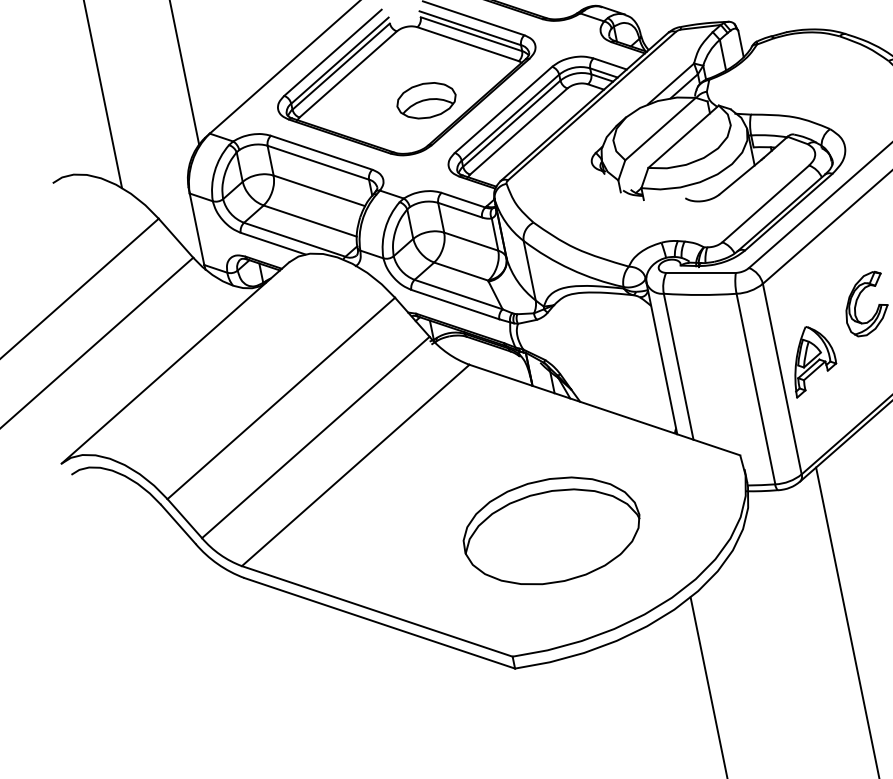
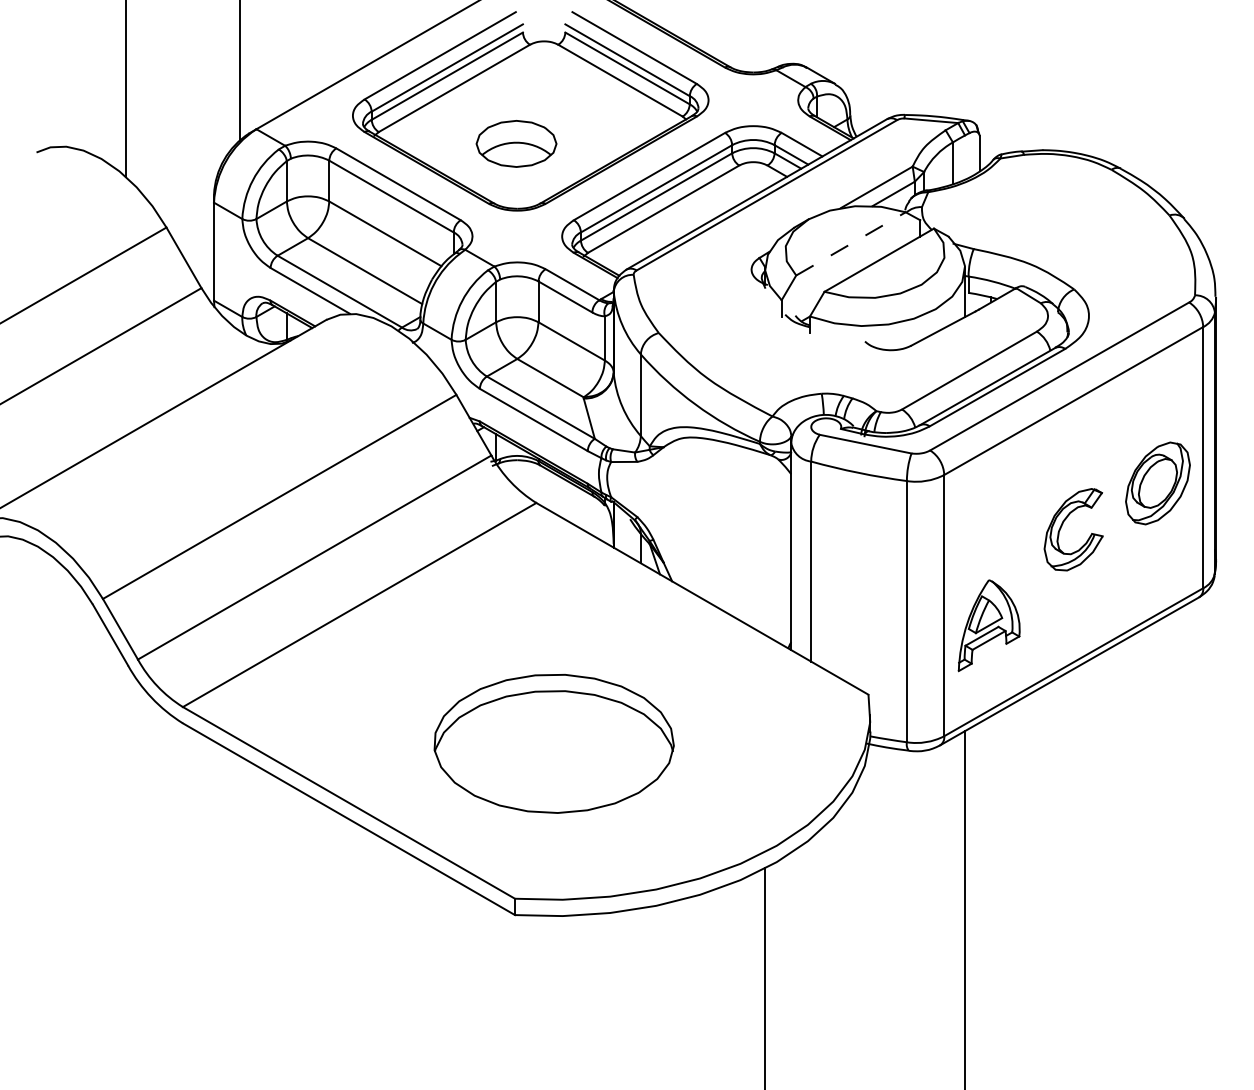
part: (426, 100) -> (516, 143), moved
line: (660, 128) -> (851, 243), solid -> dashed
part: (812, 360) -> (988, 625), moved
part: (551, 530) -> (553, 743), moved

